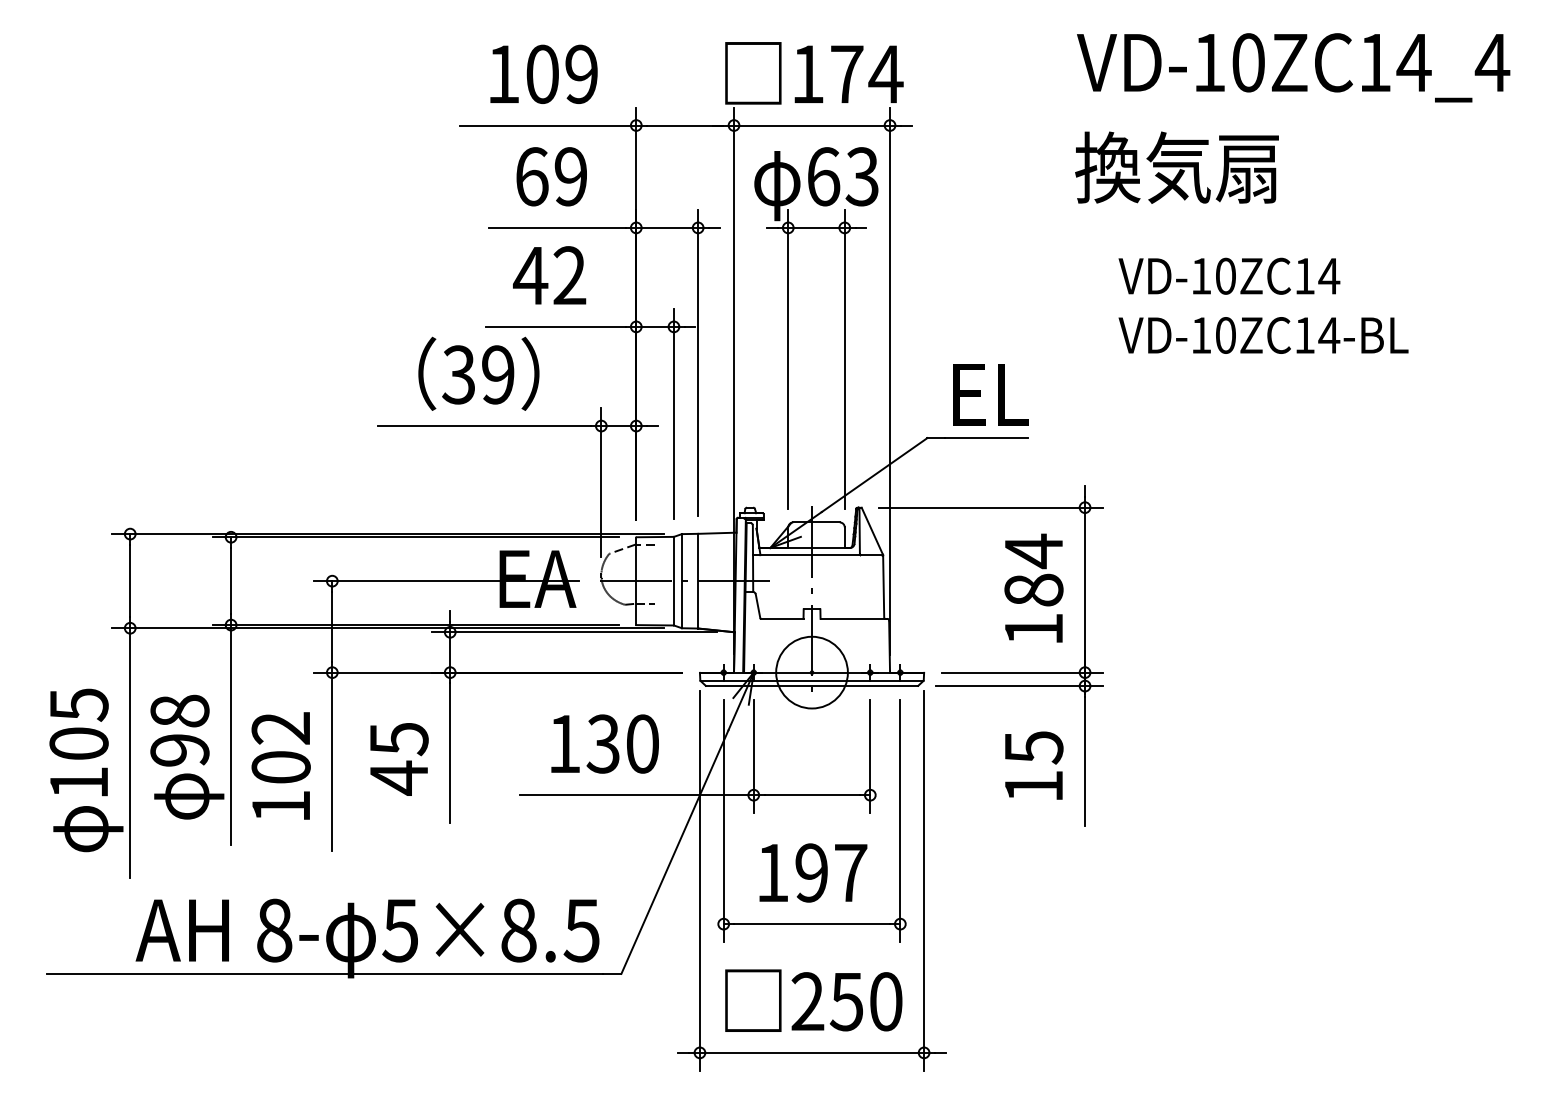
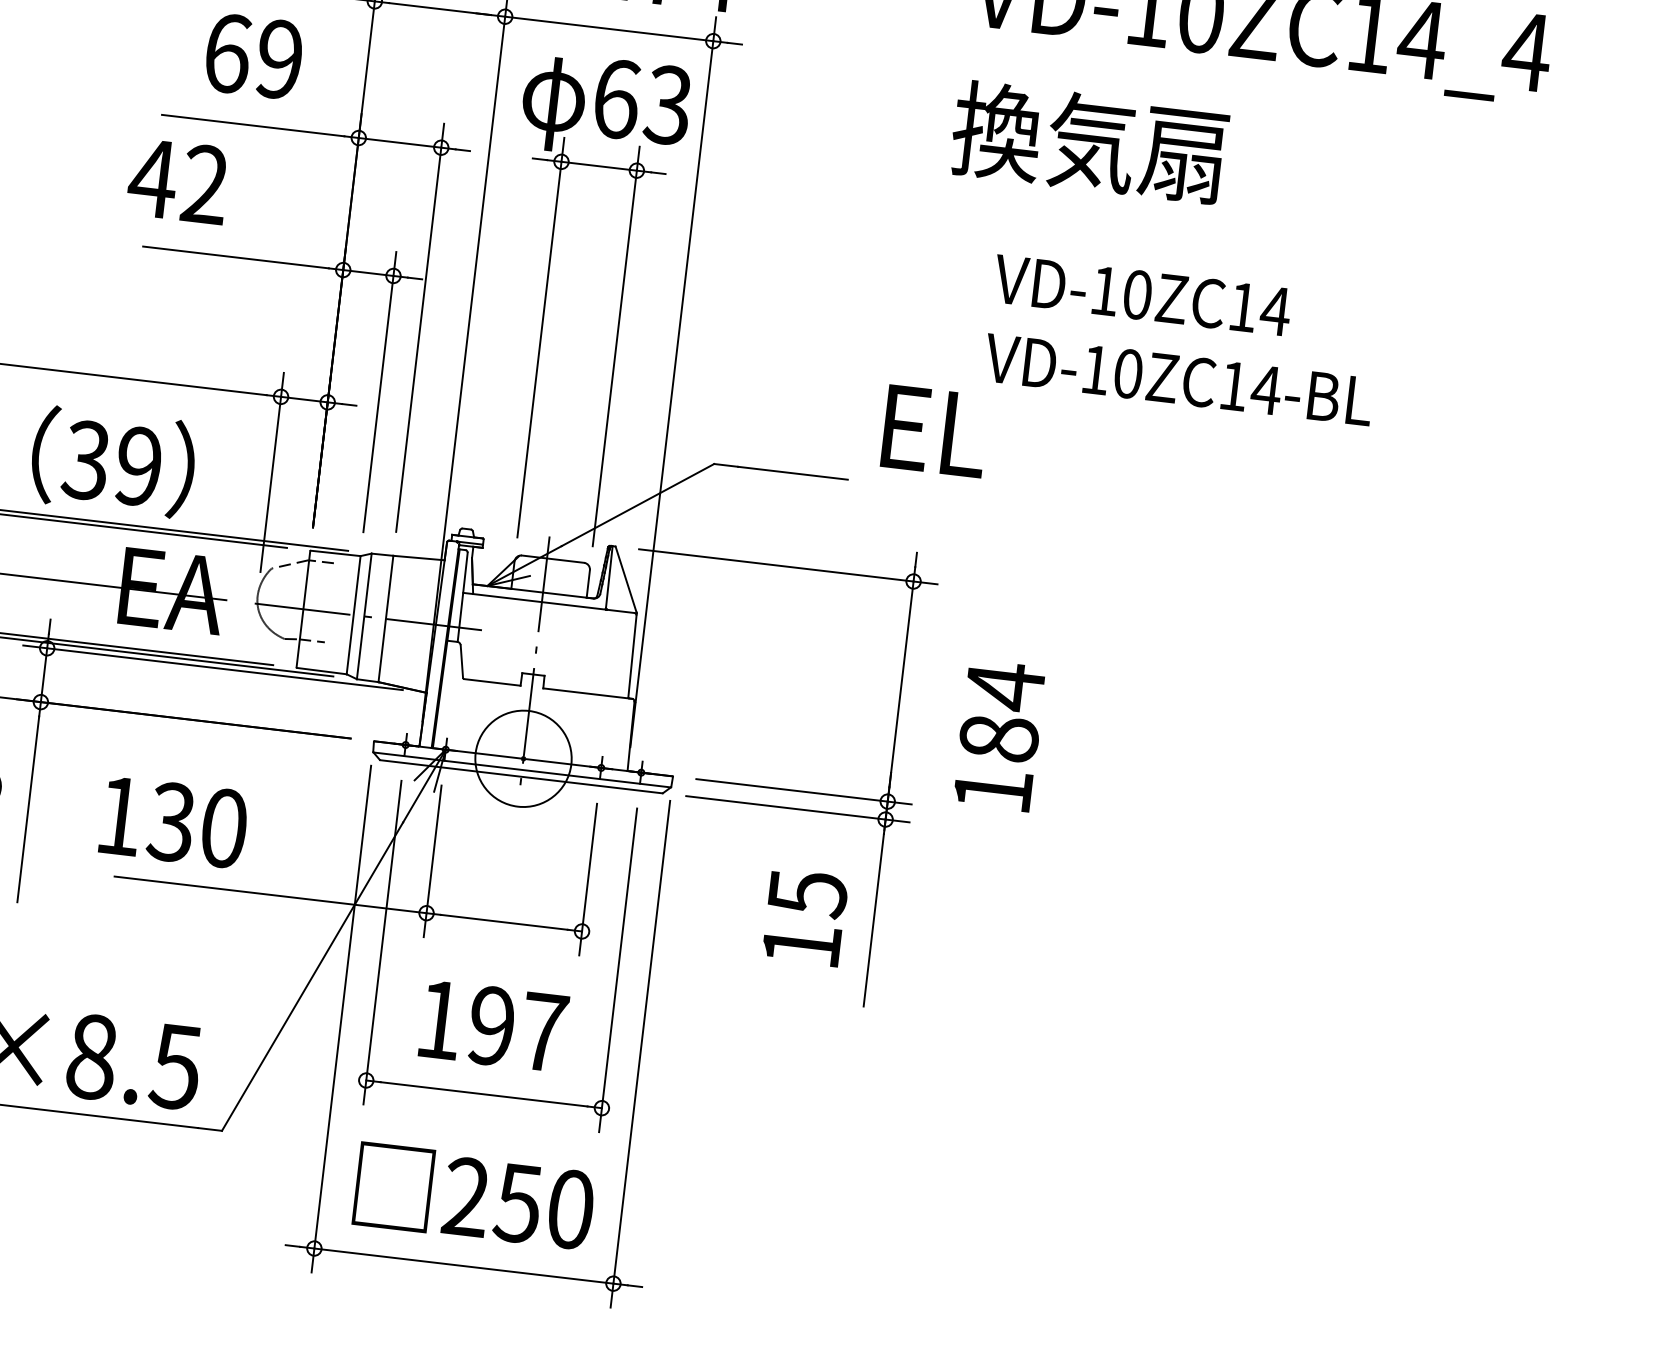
text: (549, 275) -> (178, 181), moved
text: (478, 373) -> (112, 461), moved
text: (990, 394) -> (934, 430), moved
text: (1033, 587) -> (998, 734), moved
text: (604, 743) -> (173, 821), moved

